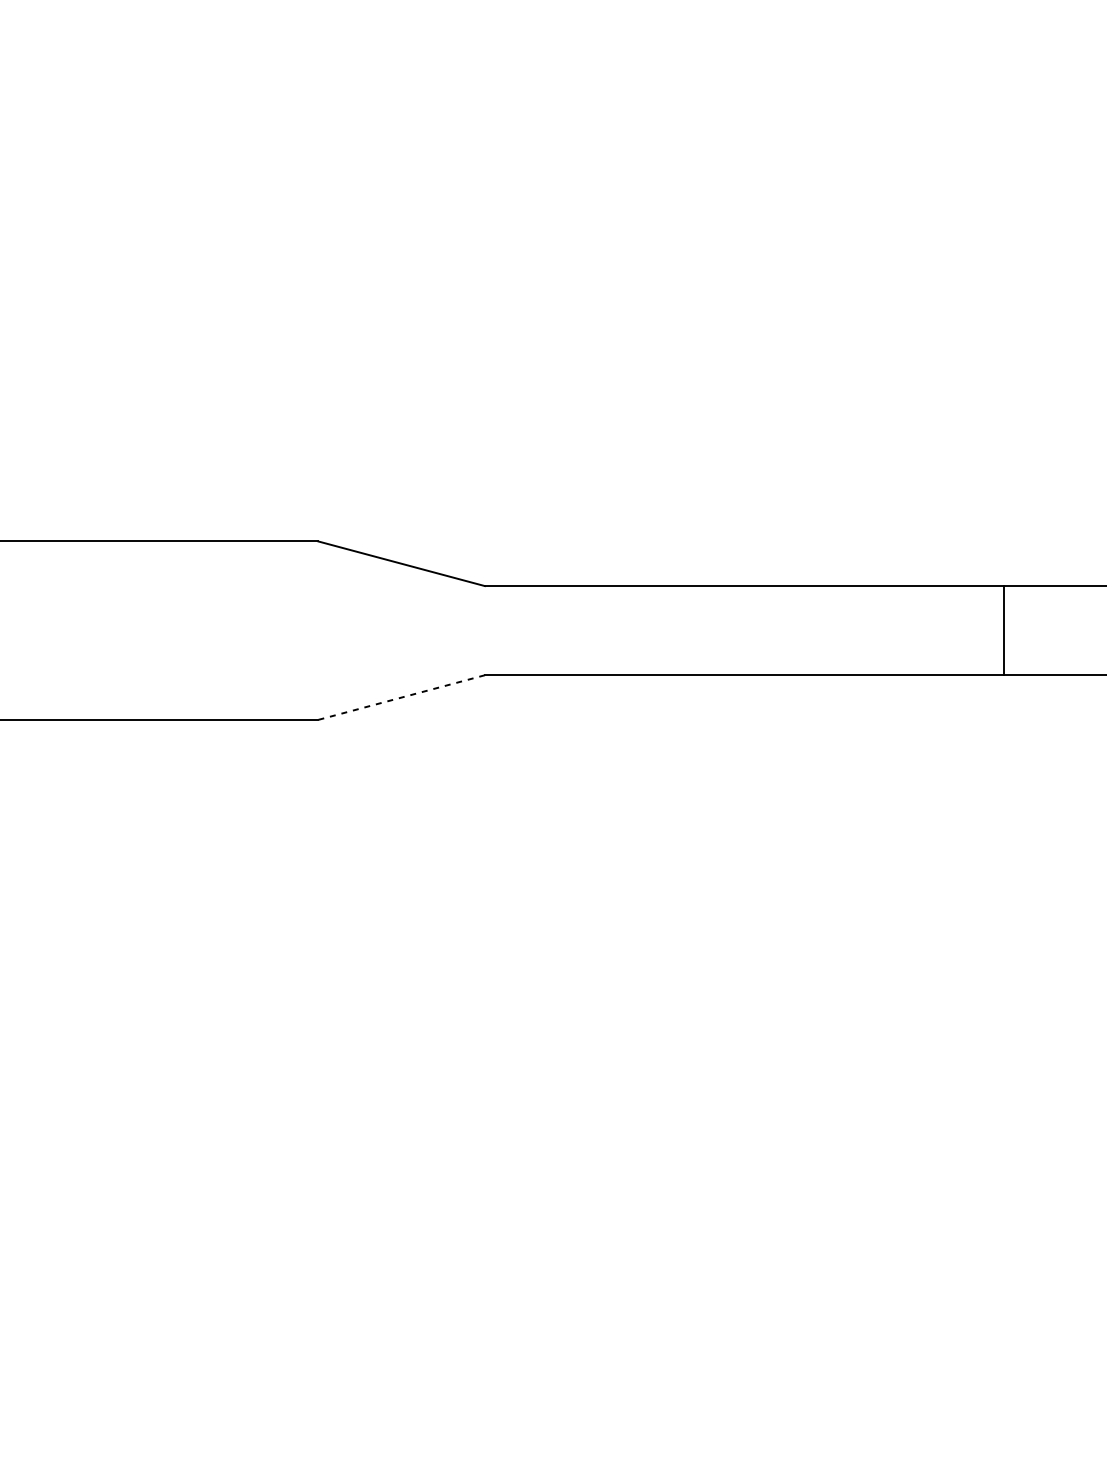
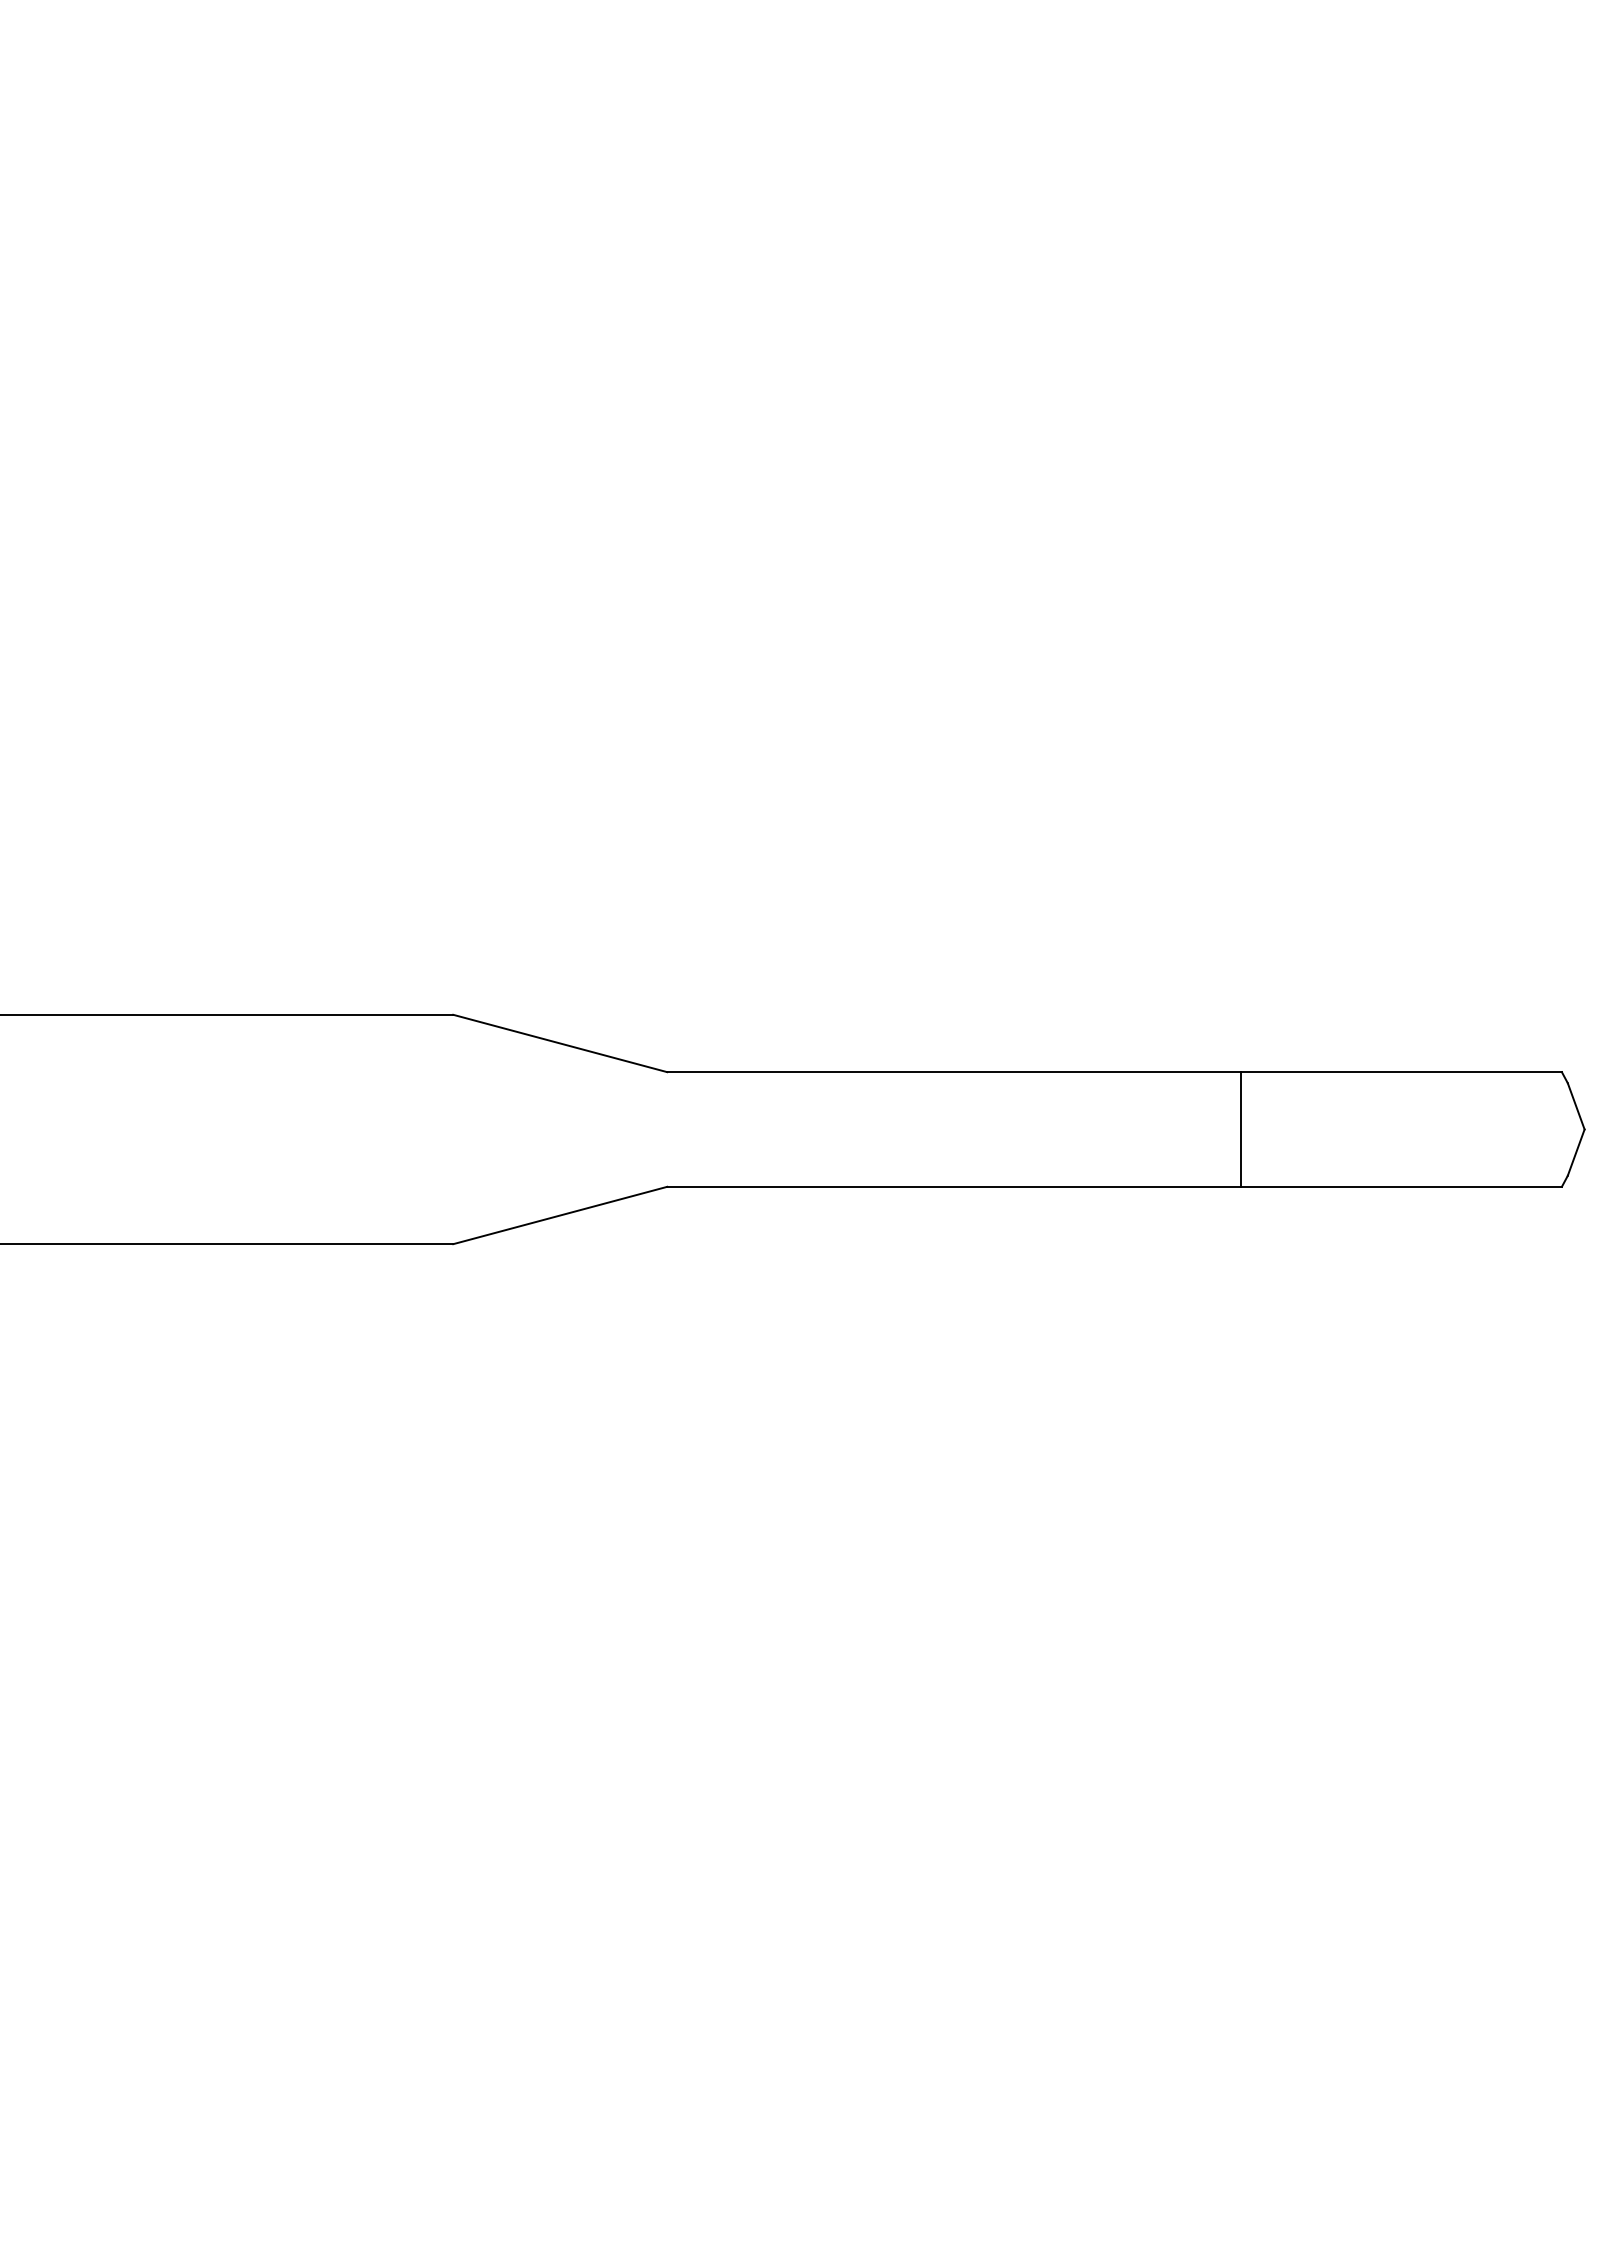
line: (1003, 630) -> (1240, 1129), moved
line: (401, 697) -> (560, 1215), dashed -> solid

